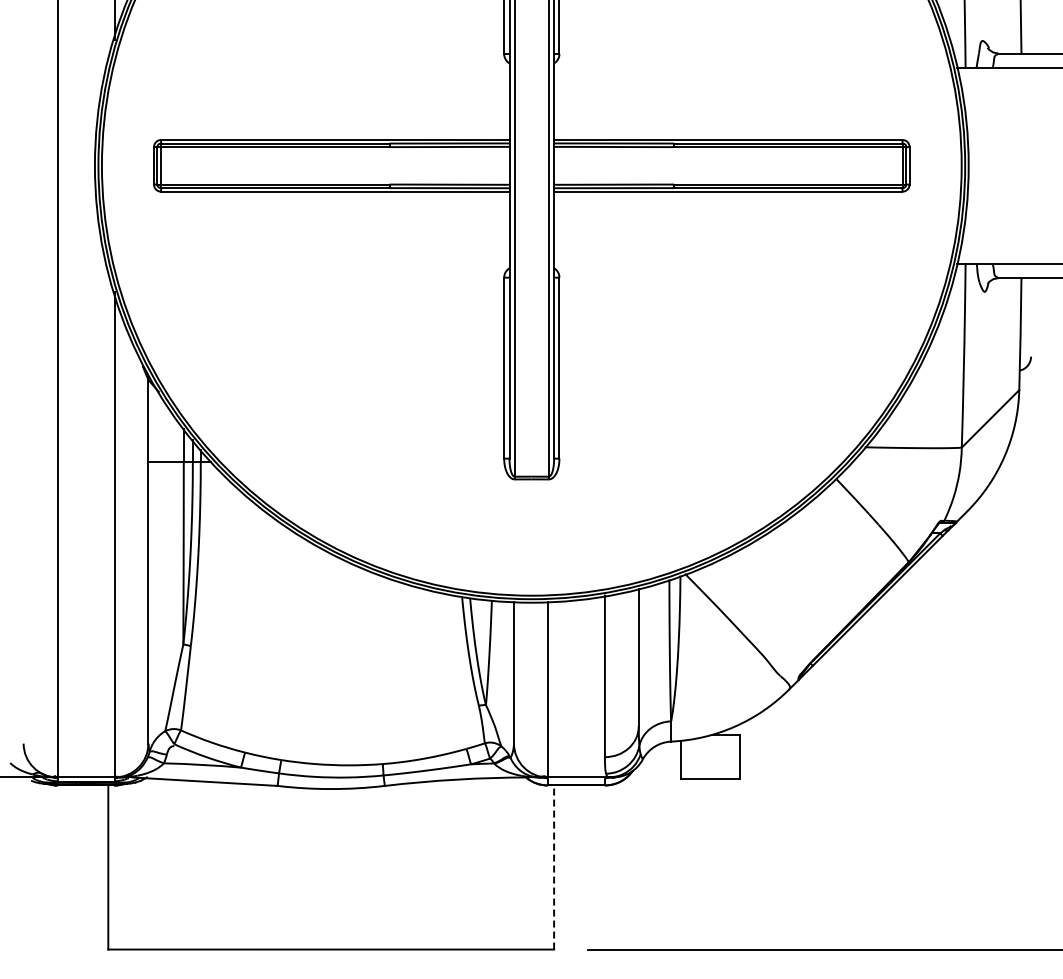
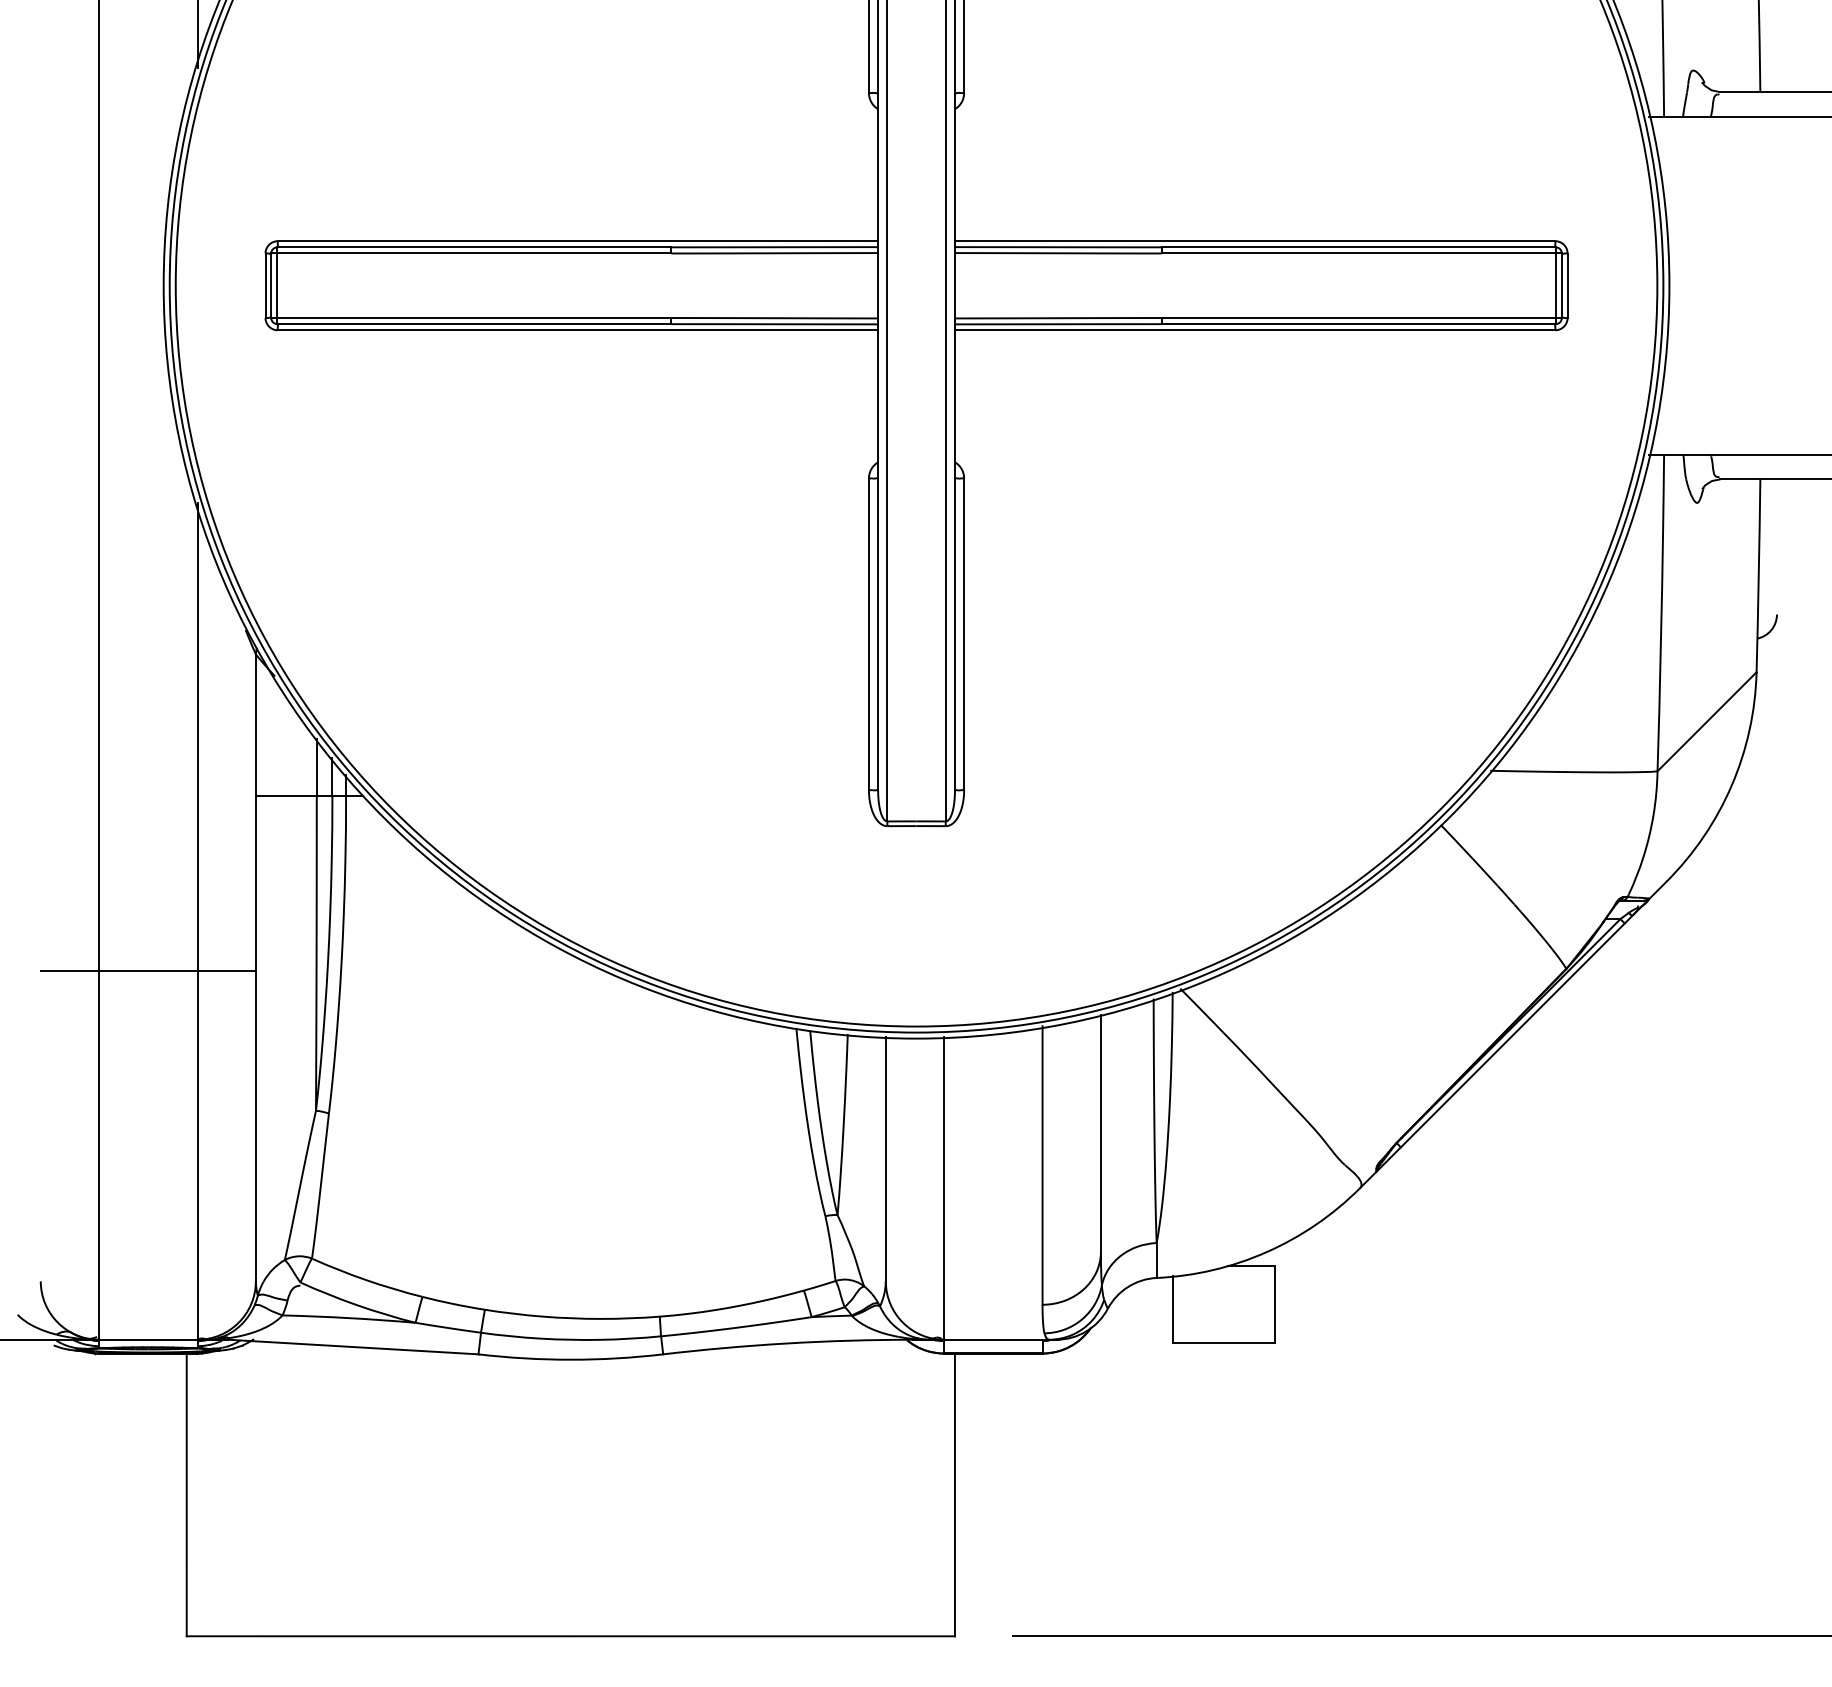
line: (85, 563) -> (147, 971), added
line: (554, 867) -> (955, 1494), dashed -> solid

